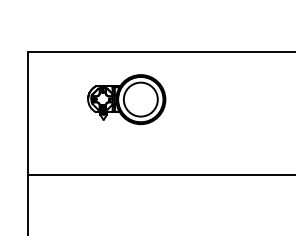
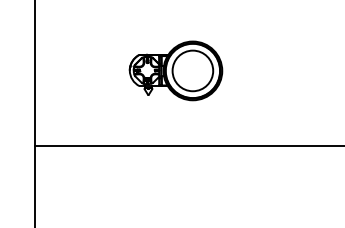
part: (126, 99) -> (175, 70), moved

